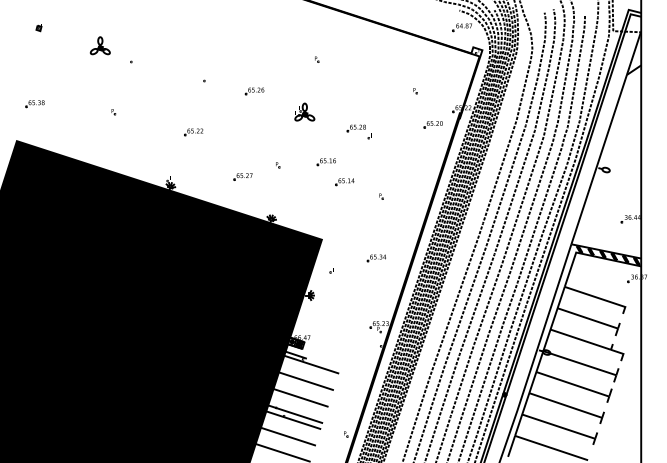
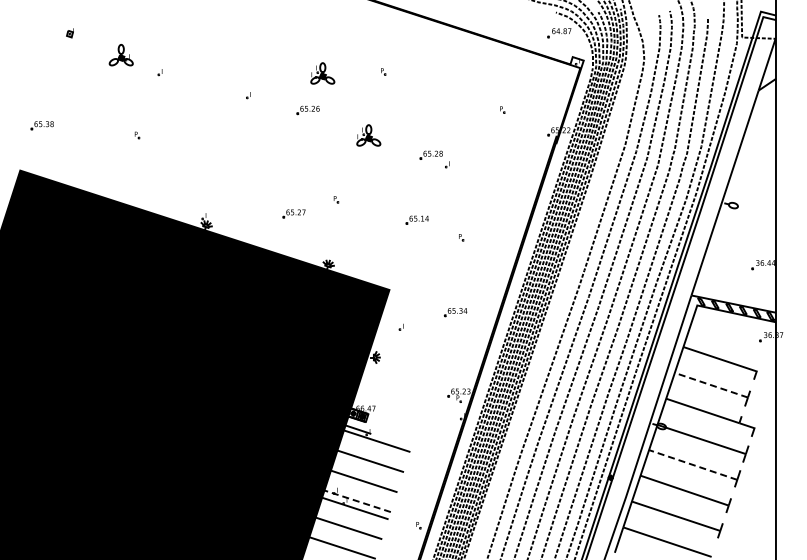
part: (38, 27) -> (69, 33), moved
part: (266, 60) -> (322, 73), added
part: (432, 124) -> (523, 150), removed
part: (193, 131) -> (233, 159), removed
part: (326, 161) -> (394, 195), removed
line: (587, 318) -> (711, 385), solid -> dashed
line: (573, 383) -> (693, 464), solid -> dashed
line: (295, 414) -> (357, 501), solid -> dashed

